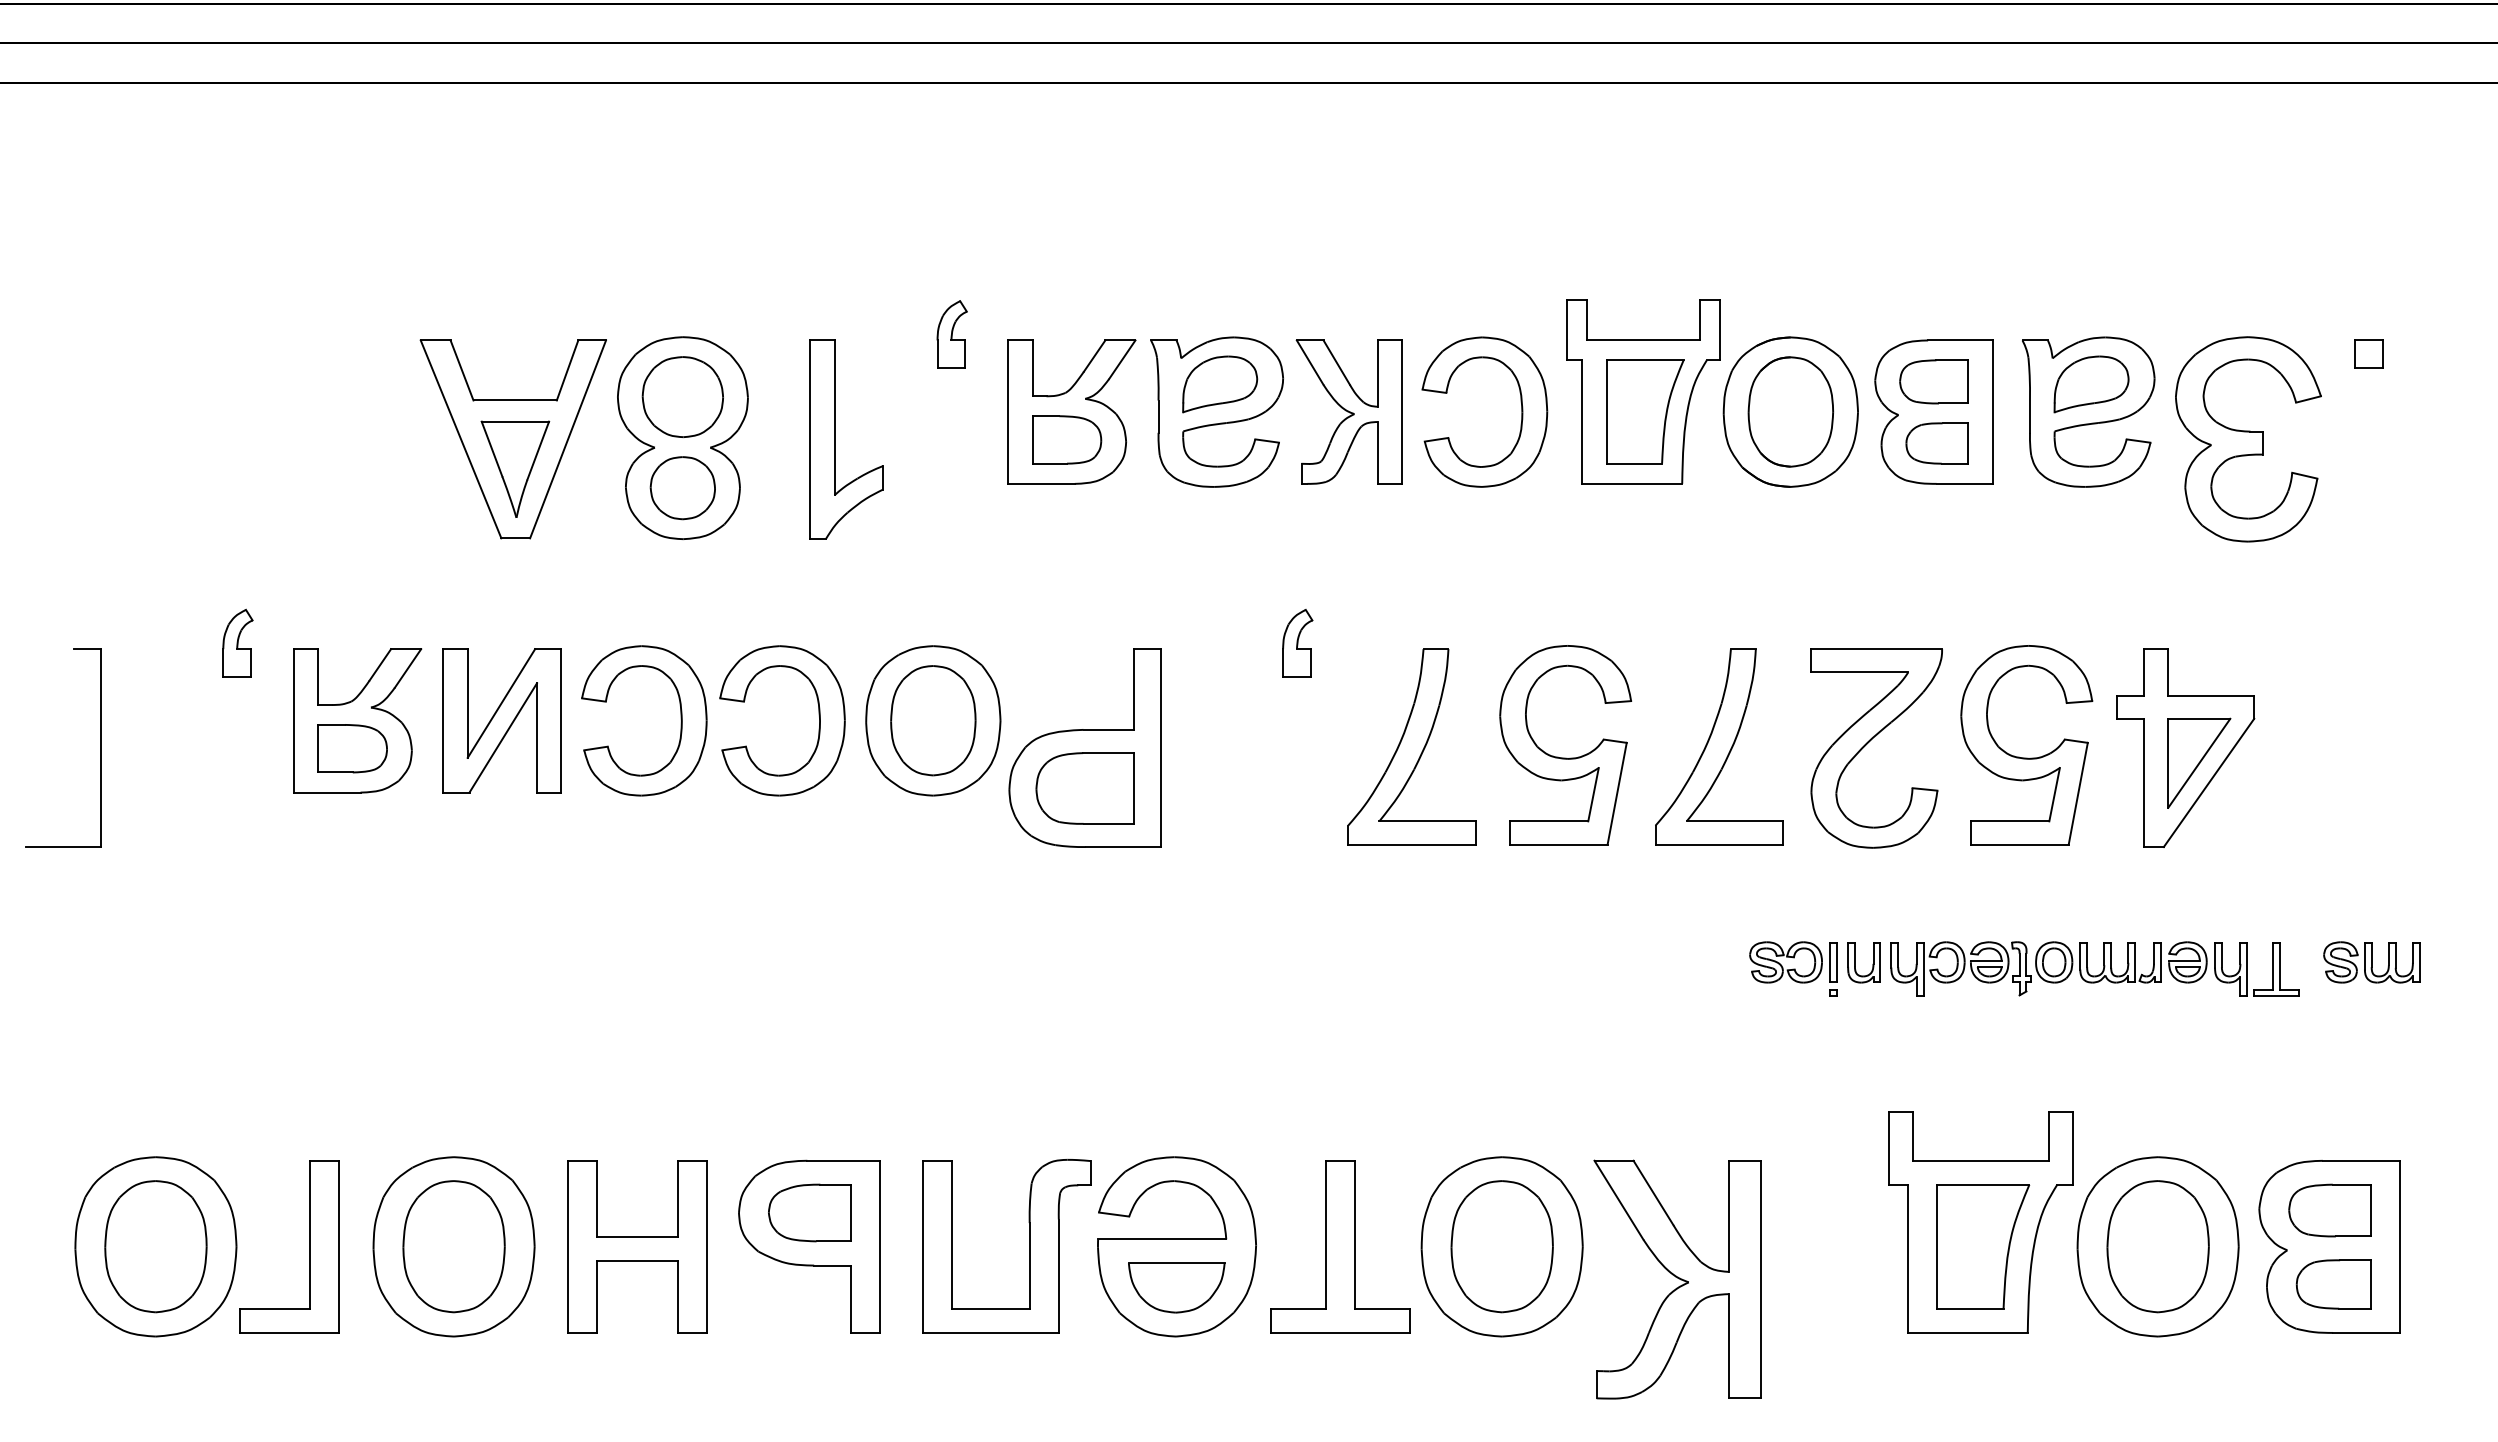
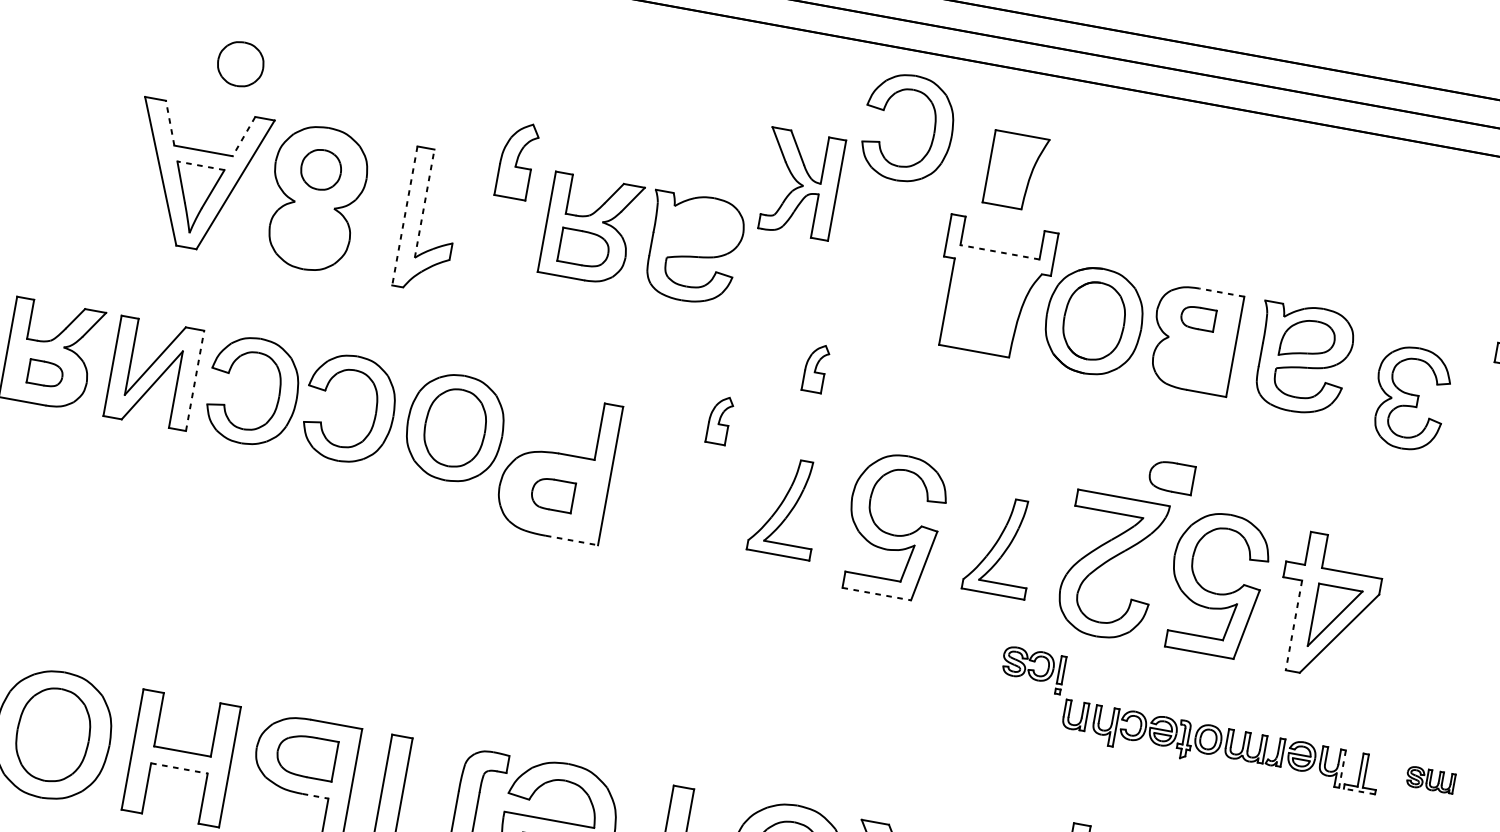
part: (951, 334) -> (517, 160), size x1.6
line: (1643, 340) -> (1000, 252), solid -> dashed
line: (1959, 340) -> (1221, 292), solid -> dashed
line: (461, 369) -> (169, 122), solid -> dashed
line: (567, 370) -> (243, 136), solid -> dashed
part: (1933, 381) -> (1197, 317), size x0.7
part: (1220, 384) -> (698, 229), removed
part: (682, 396) -> (321, 169), size x0.7
part: (1348, 411) -> (799, 183), moved
part: (1521, 411) -> (933, 132), moved
part: (1645, 411) -> (1016, 170), moved
line: (834, 417) -> (424, 203), solid -> dashed
line: (515, 421) -> (201, 165), solid -> dashed
part: (2248, 439) -> (1410, 398), size x0.7
line: (810, 440) -> (404, 216), solid -> dashed
part: (1936, 443) -> (1171, 477), moved
part: (682, 488) -> (240, 64), moved
part: (1417, 547) -> (815, 368), added
line: (561, 720) -> (195, 380), solid -> dashed
part: (1411, 746) -> (786, 506), size x0.7
part: (1719, 746) -> (1001, 545), size x0.7
part: (352, 748) -> (45, 373), size x0.7
line: (2143, 783) -> (1293, 625), solid -> dashed
part: (1084, 788) -> (552, 494), size x0.6
line: (1559, 844) -> (877, 594), solid -> dashed
line: (1123, 847) -> (572, 540), solid -> dashed
part: (2371, 962) -> (1430, 779), size x0.7
part: (1793, 968) -> (1032, 669), moved
line: (2247, 969) -> (1342, 769), solid -> dashed
line: (2275, 996) -> (1358, 791), solid -> dashed
line: (637, 1261) -> (179, 768), solid -> dashed
line: (833, 1265) -> (316, 796), solid -> dashed

